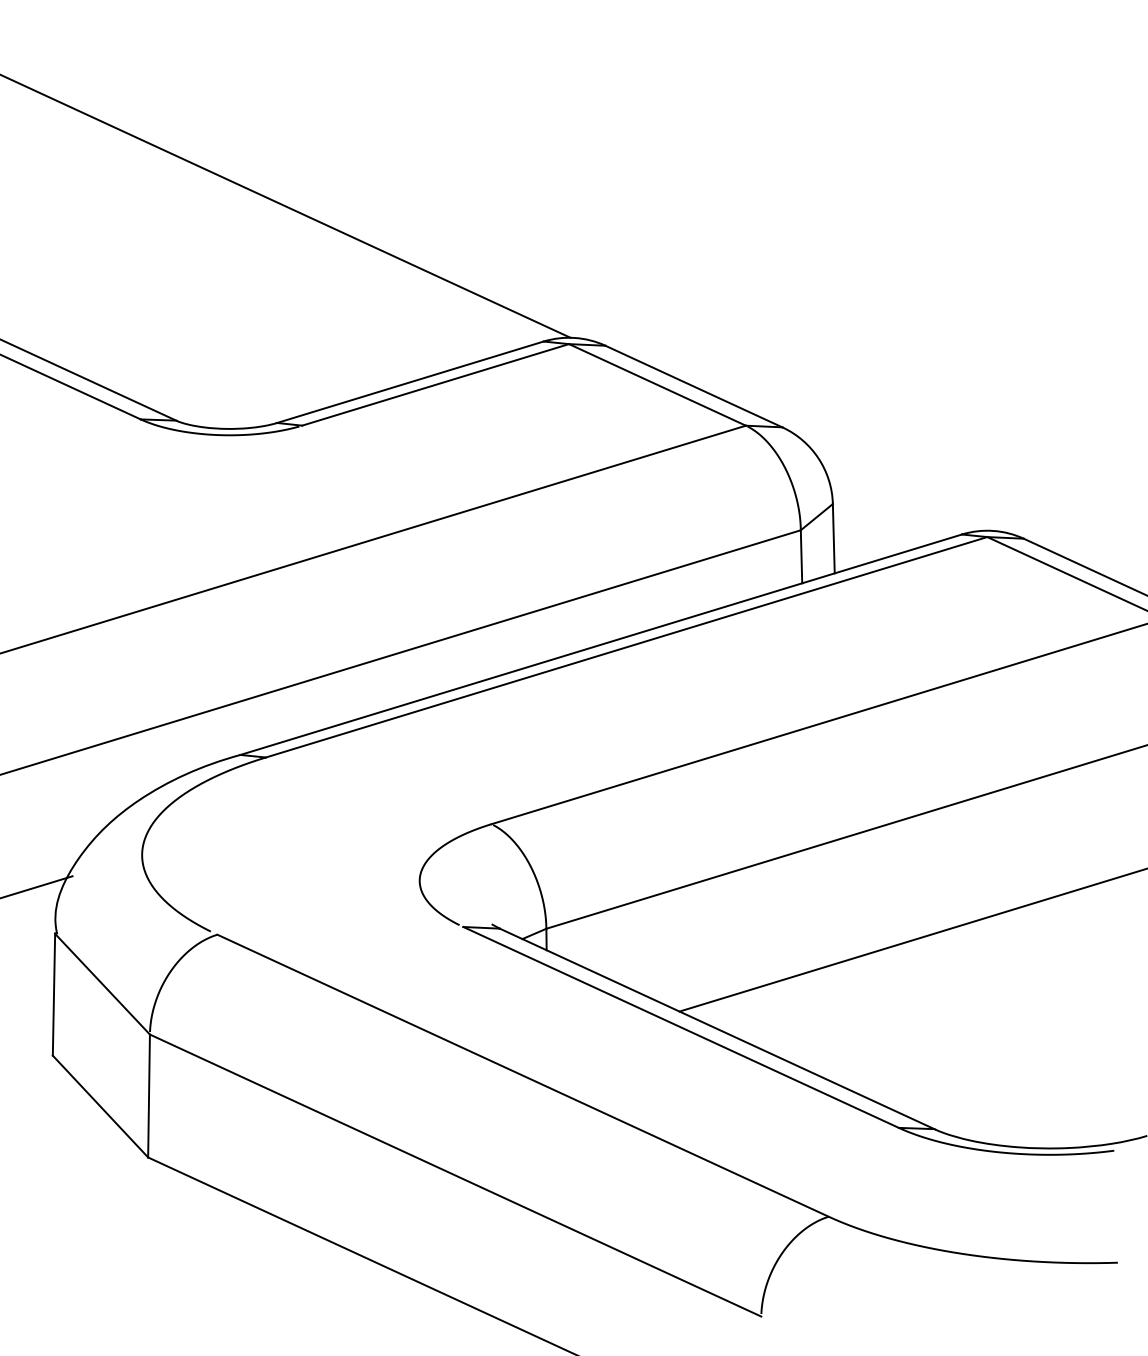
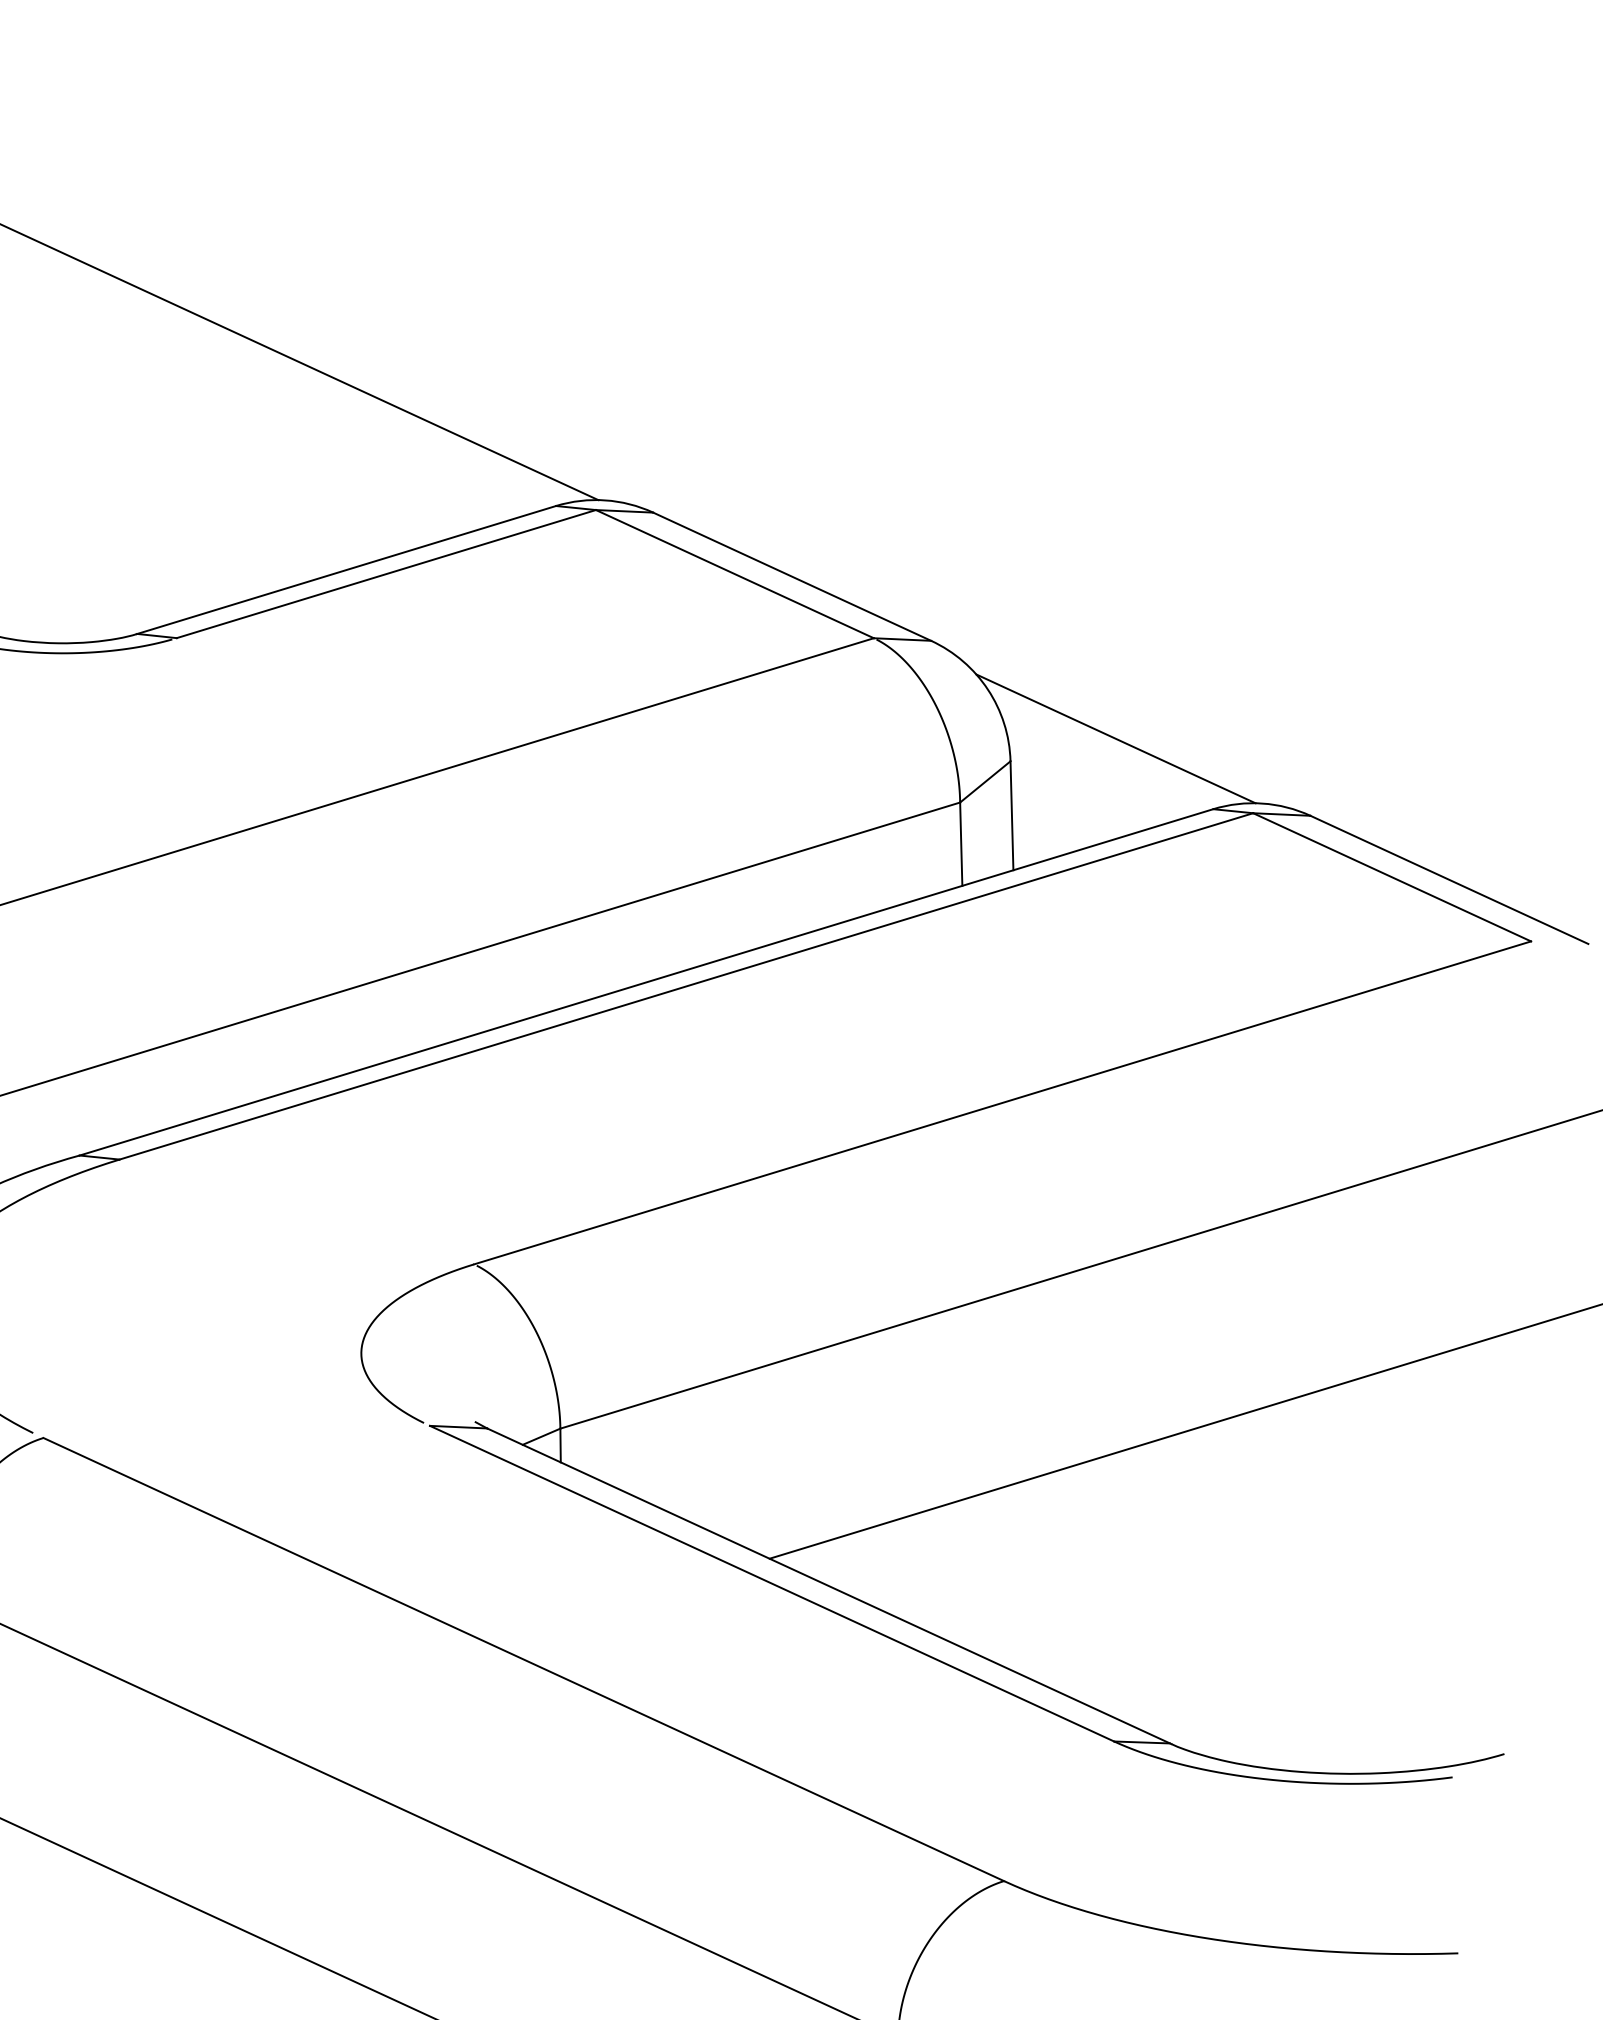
line: (899, 489) -> (1115, 738), added

